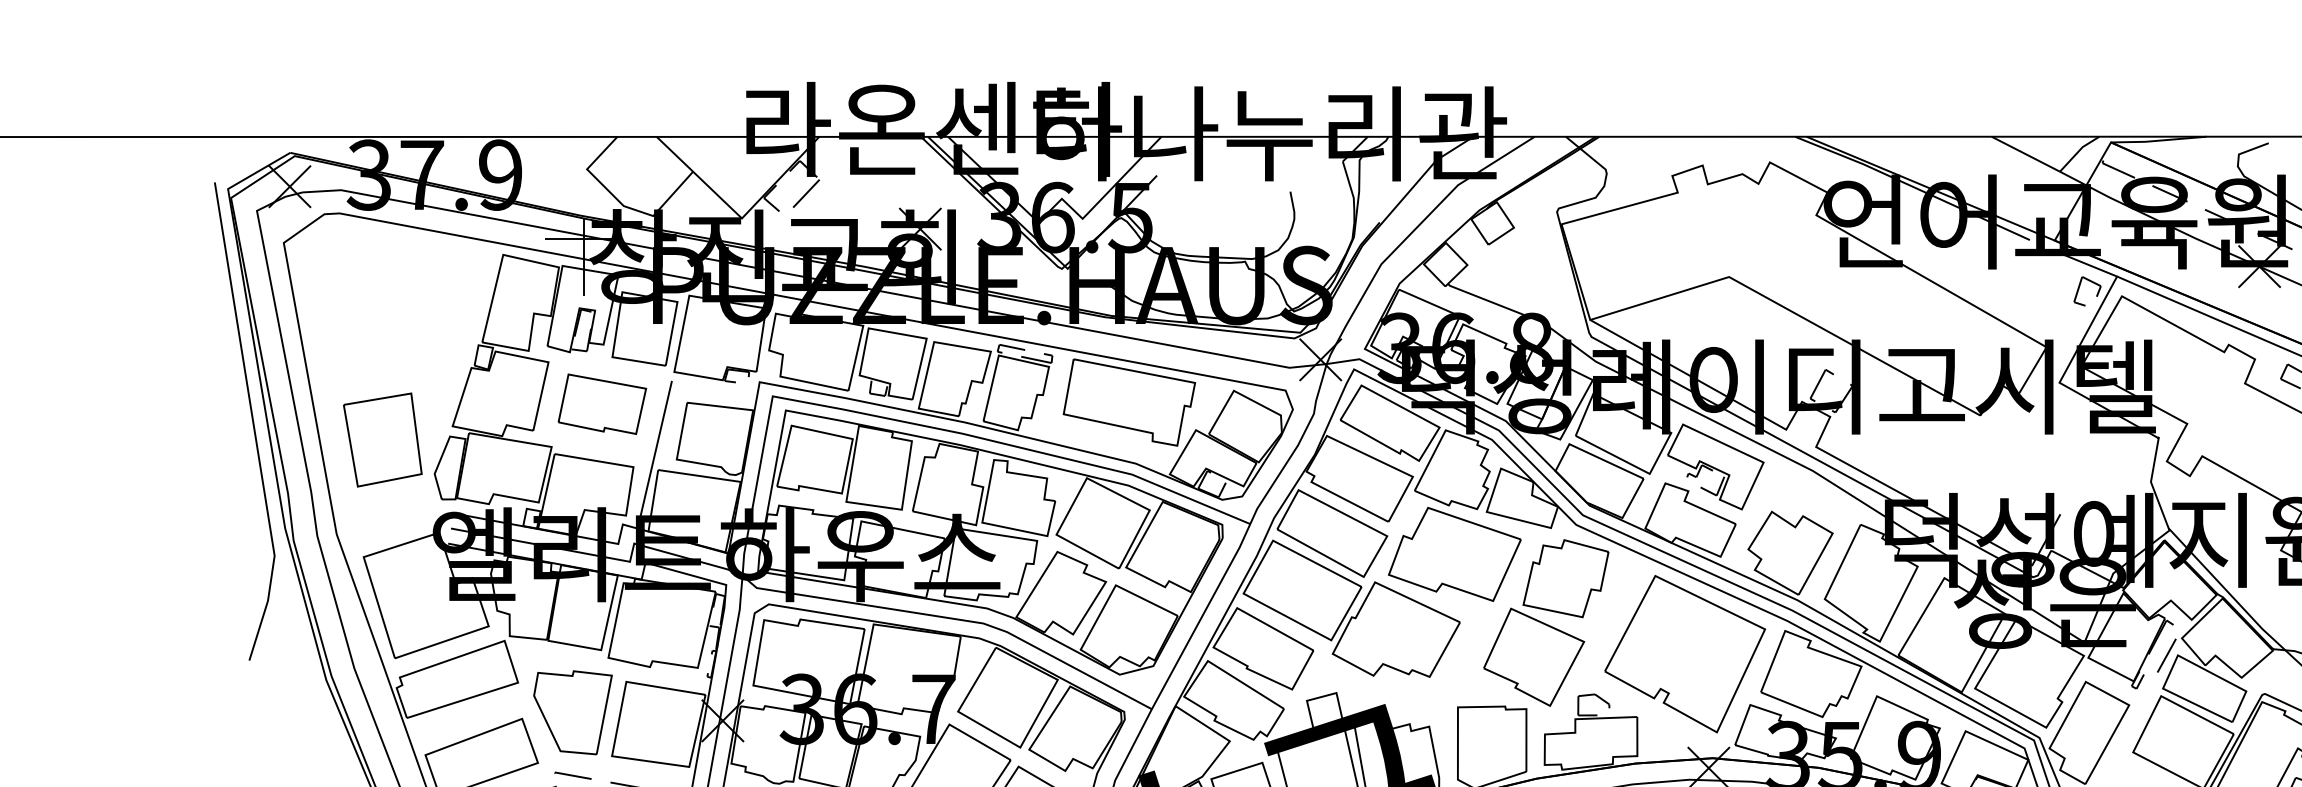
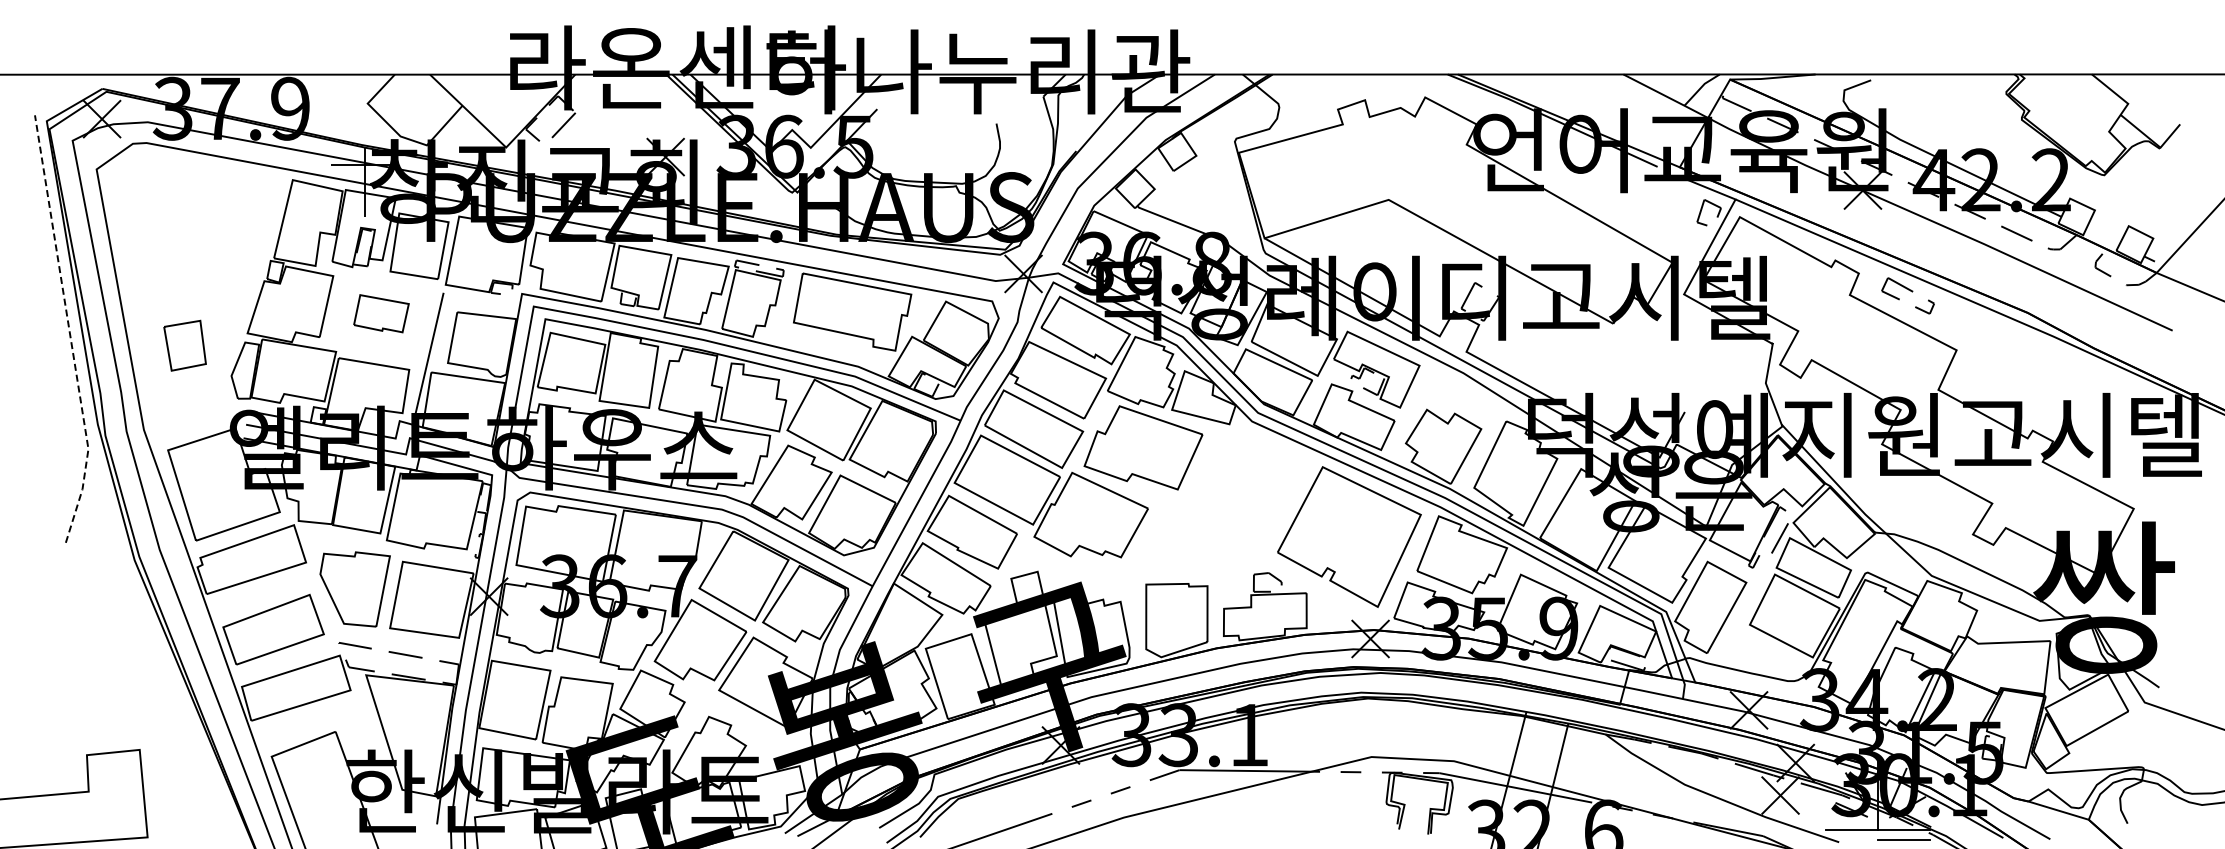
part: (602, 404) -> (381, 313), size x0.7
line: (253, 423) -> (69, 330), solid -> dashed
part: (382, 439) -> (184, 345), size x0.6
part: (1545, 623) -> (1224, 509), removed

